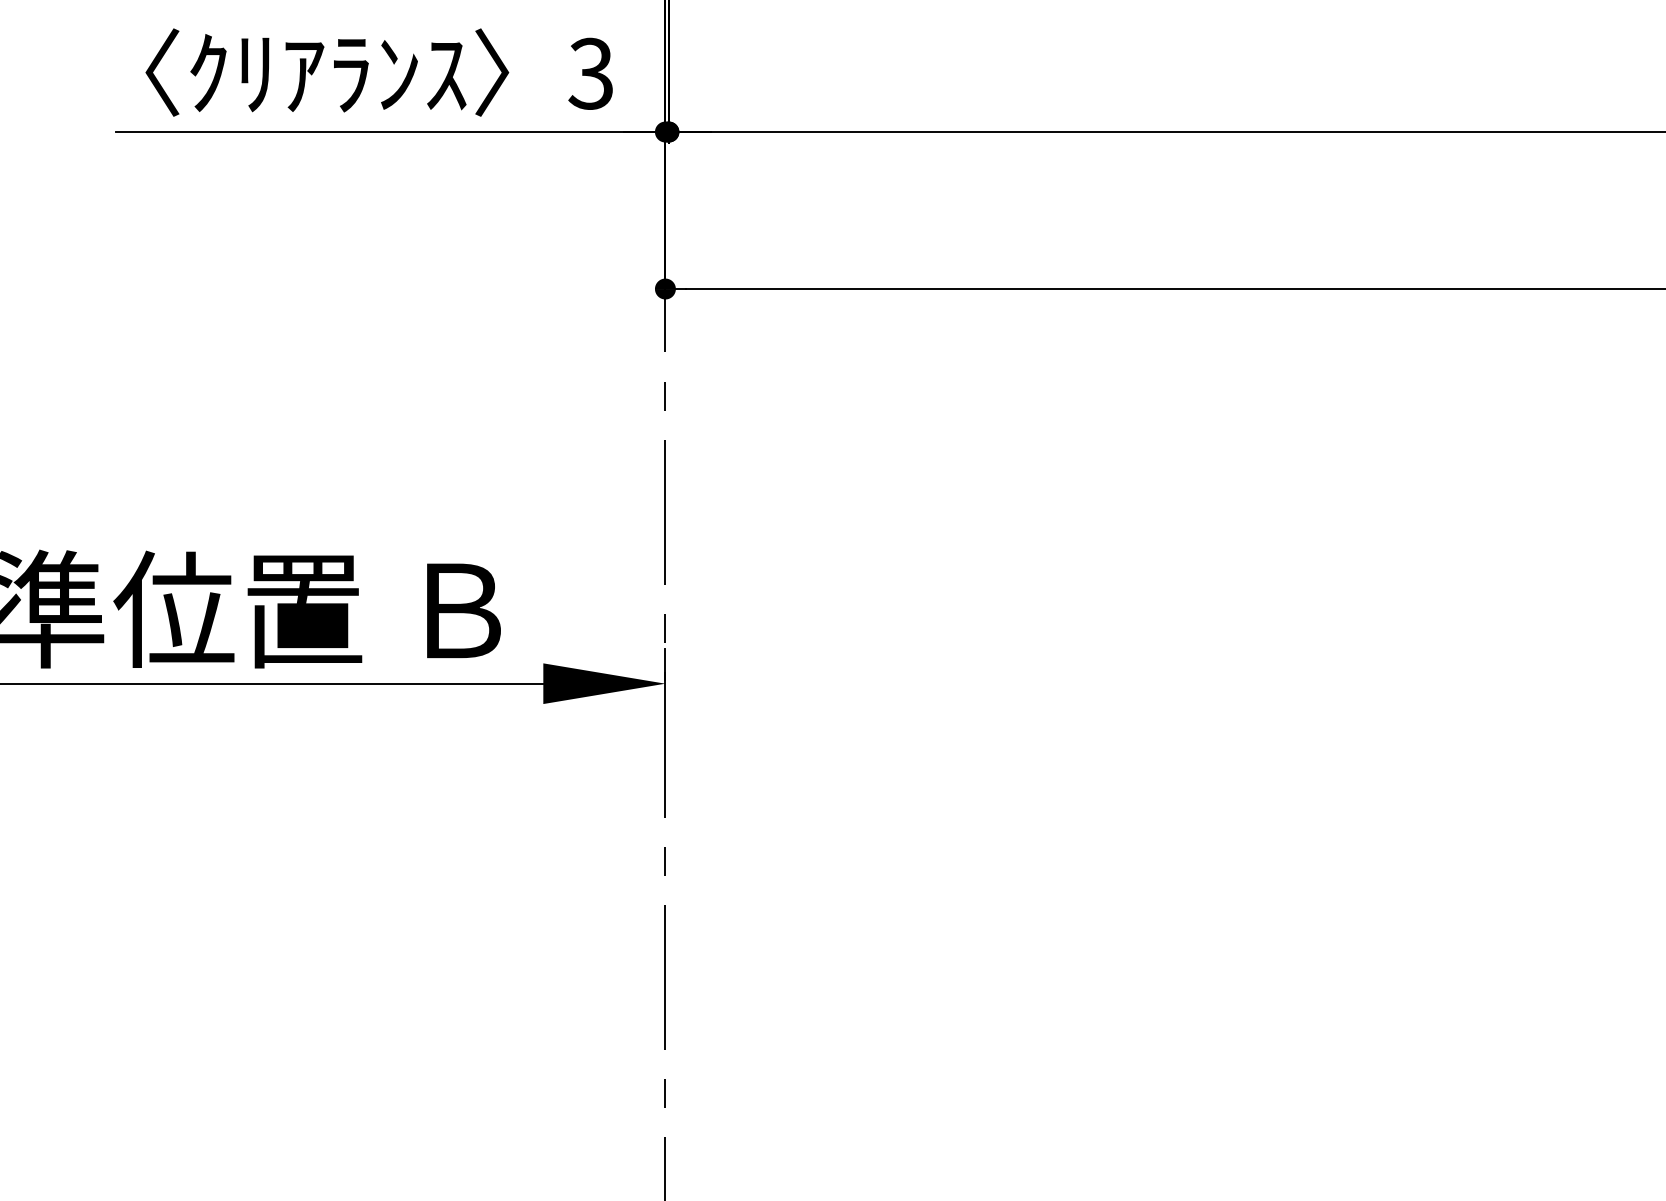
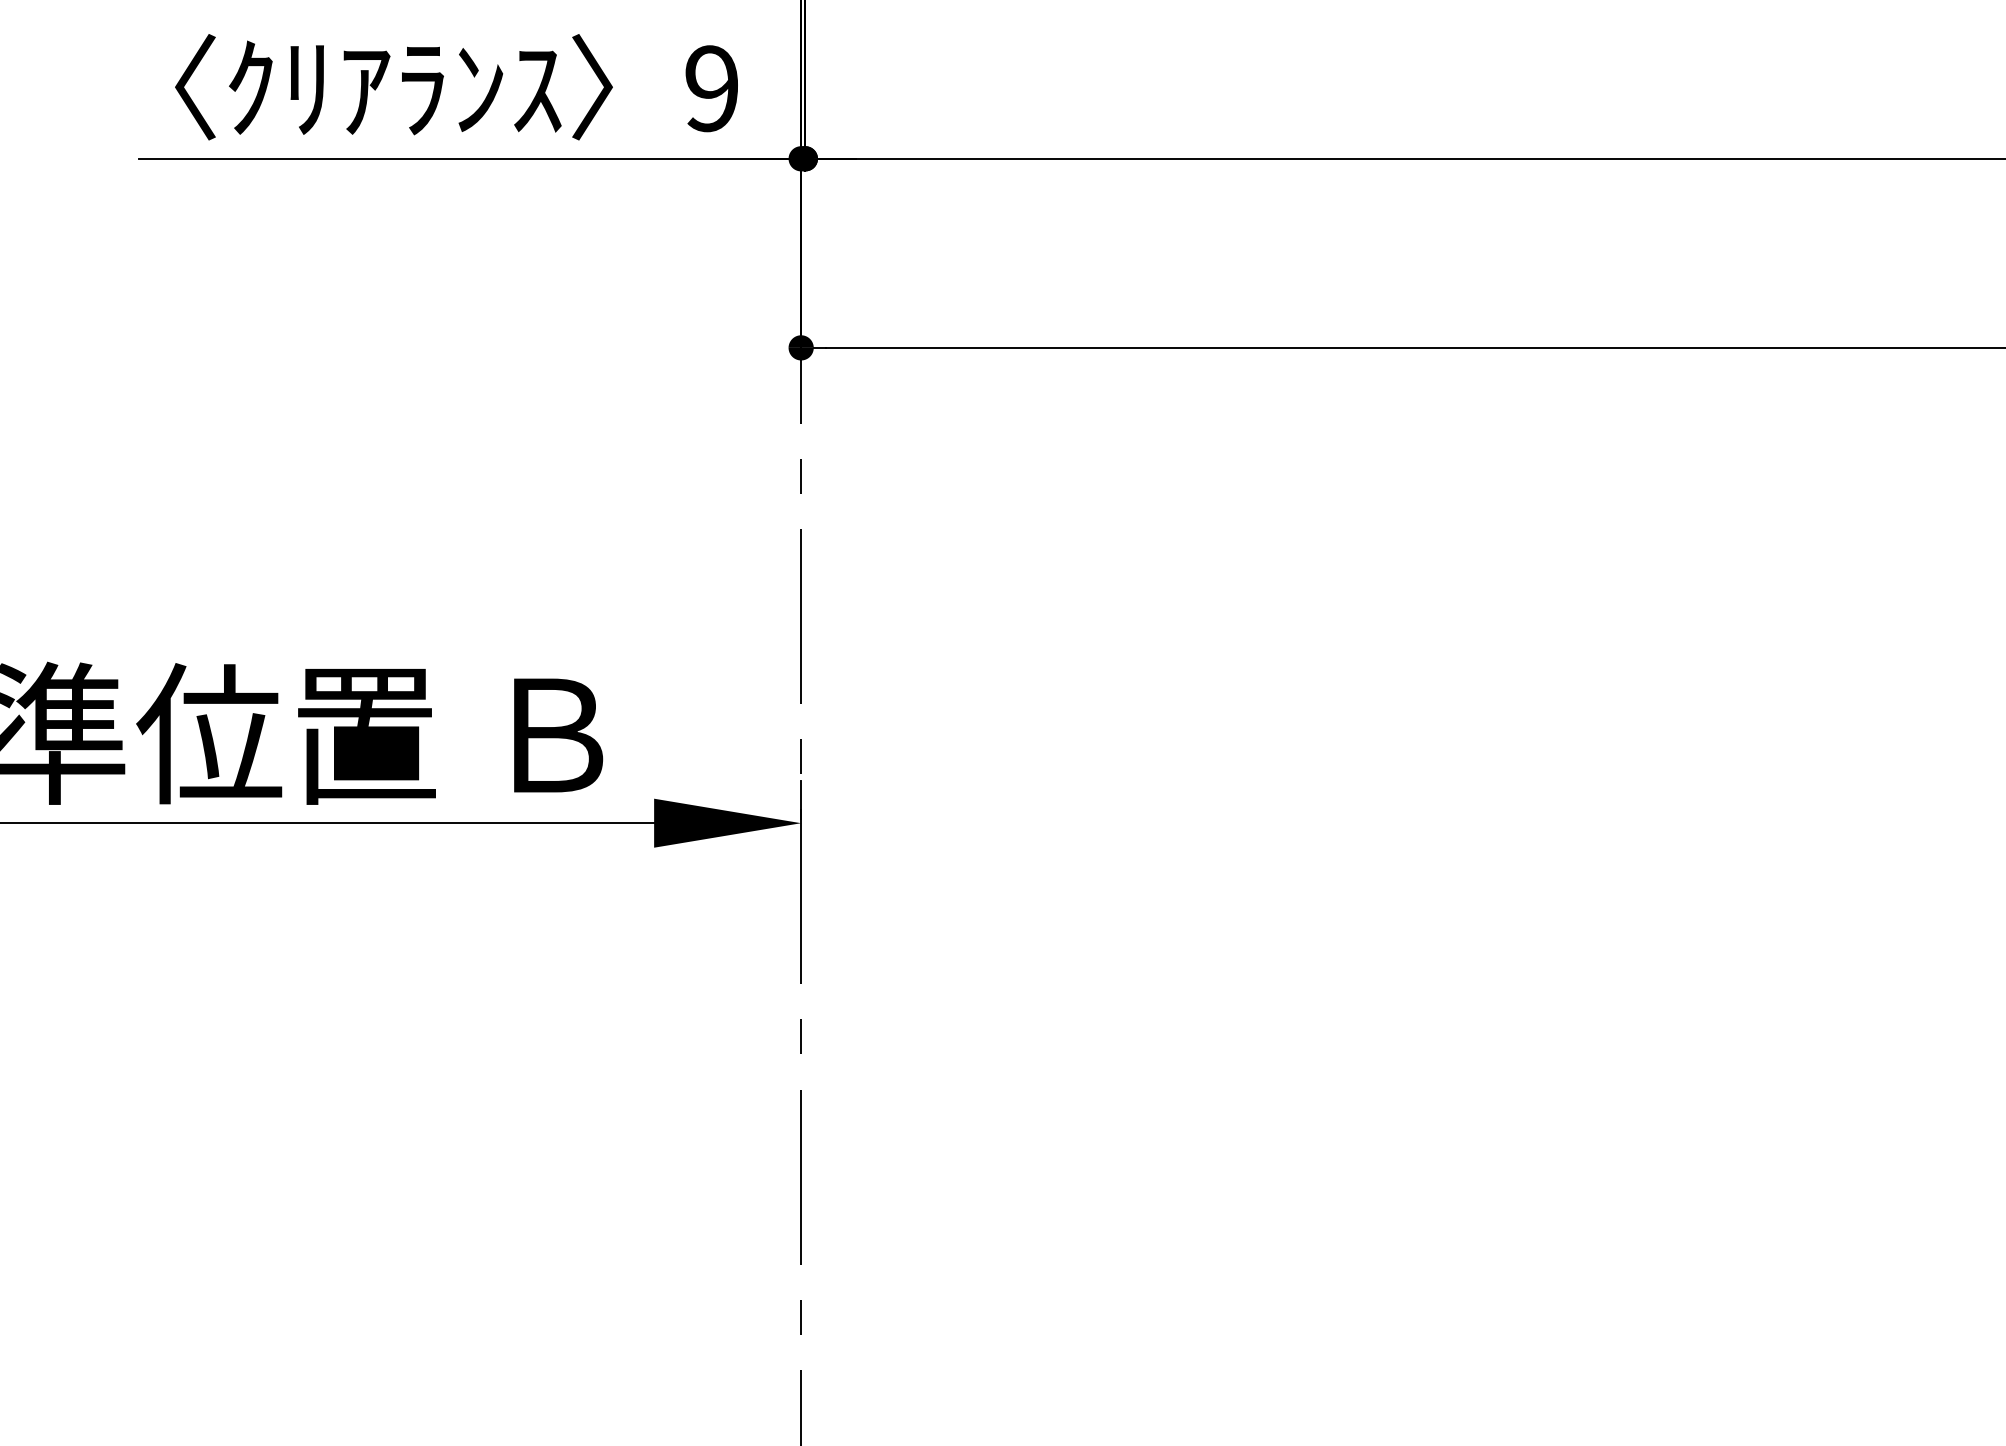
text: (590, 73) -> (710, 88), 3 -> 9

